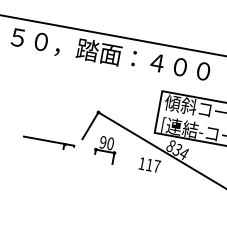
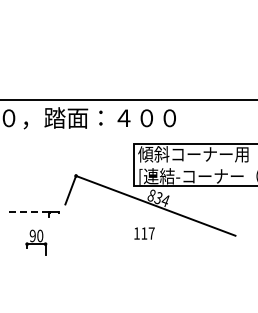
line: (44, 140) -> (29, 212), solid -> dashed
part: (105, 149) -> (36, 242), moved
text: (149, 165) -> (144, 233), moved

